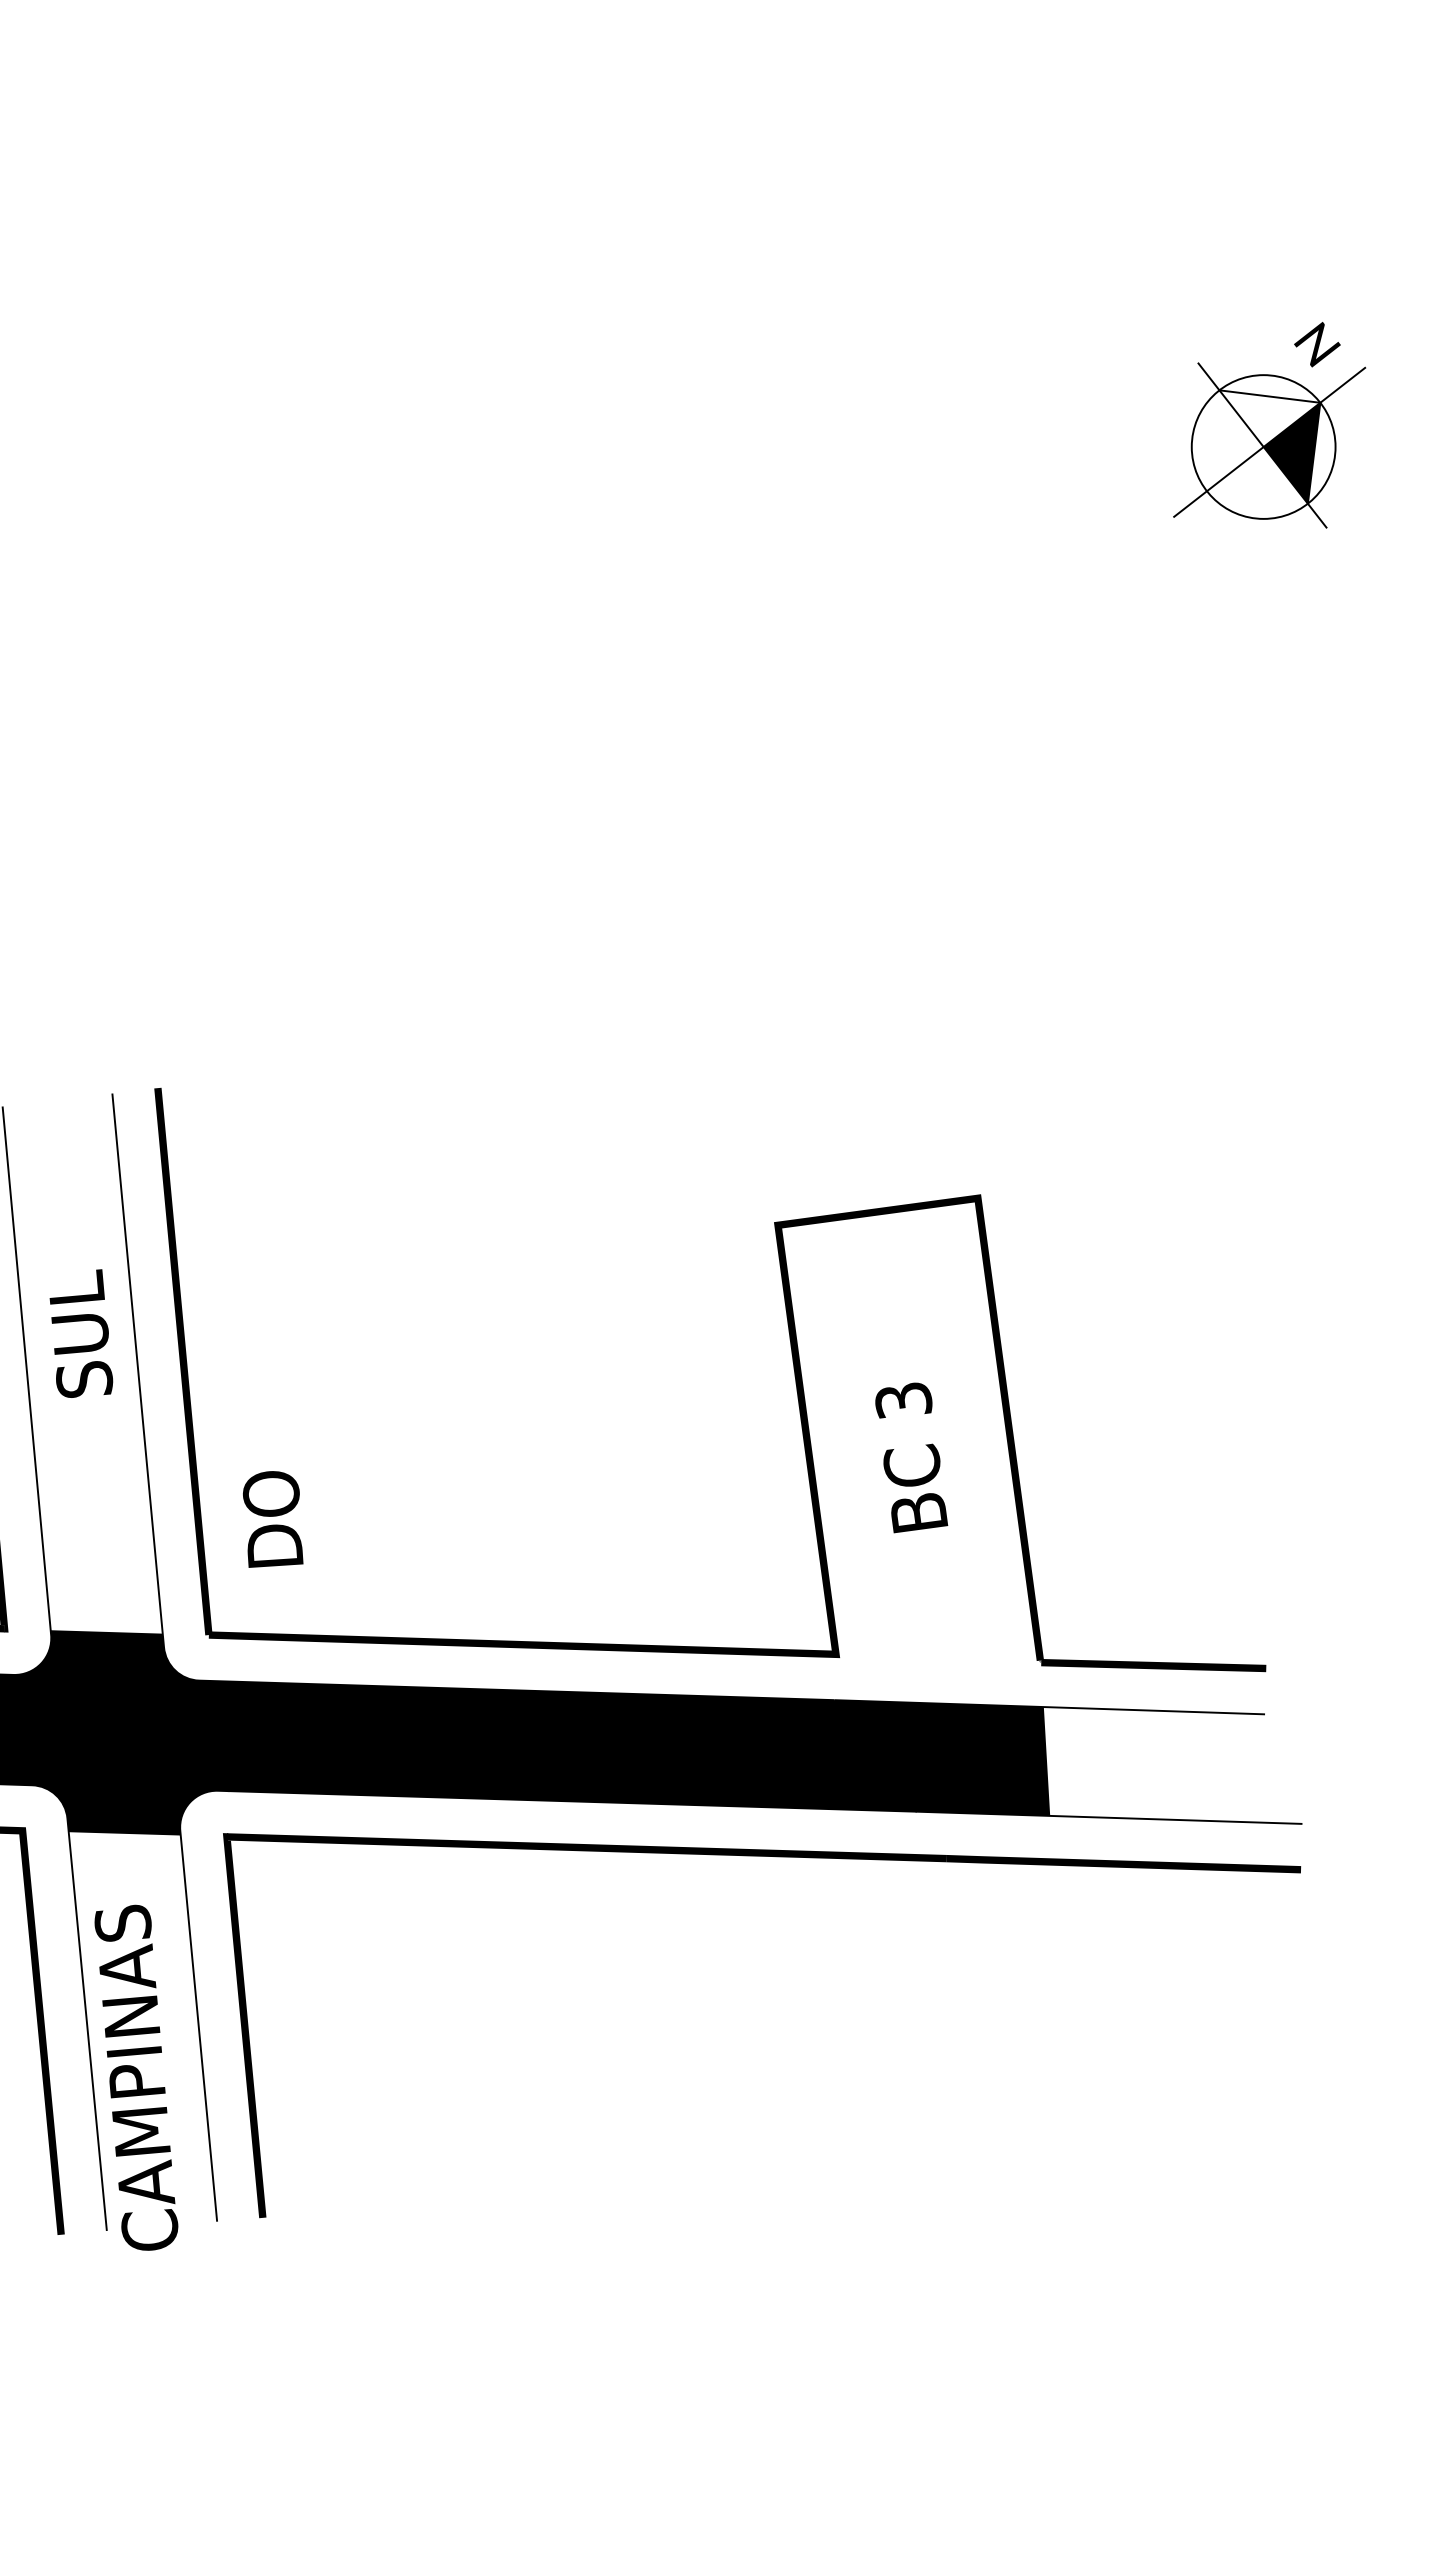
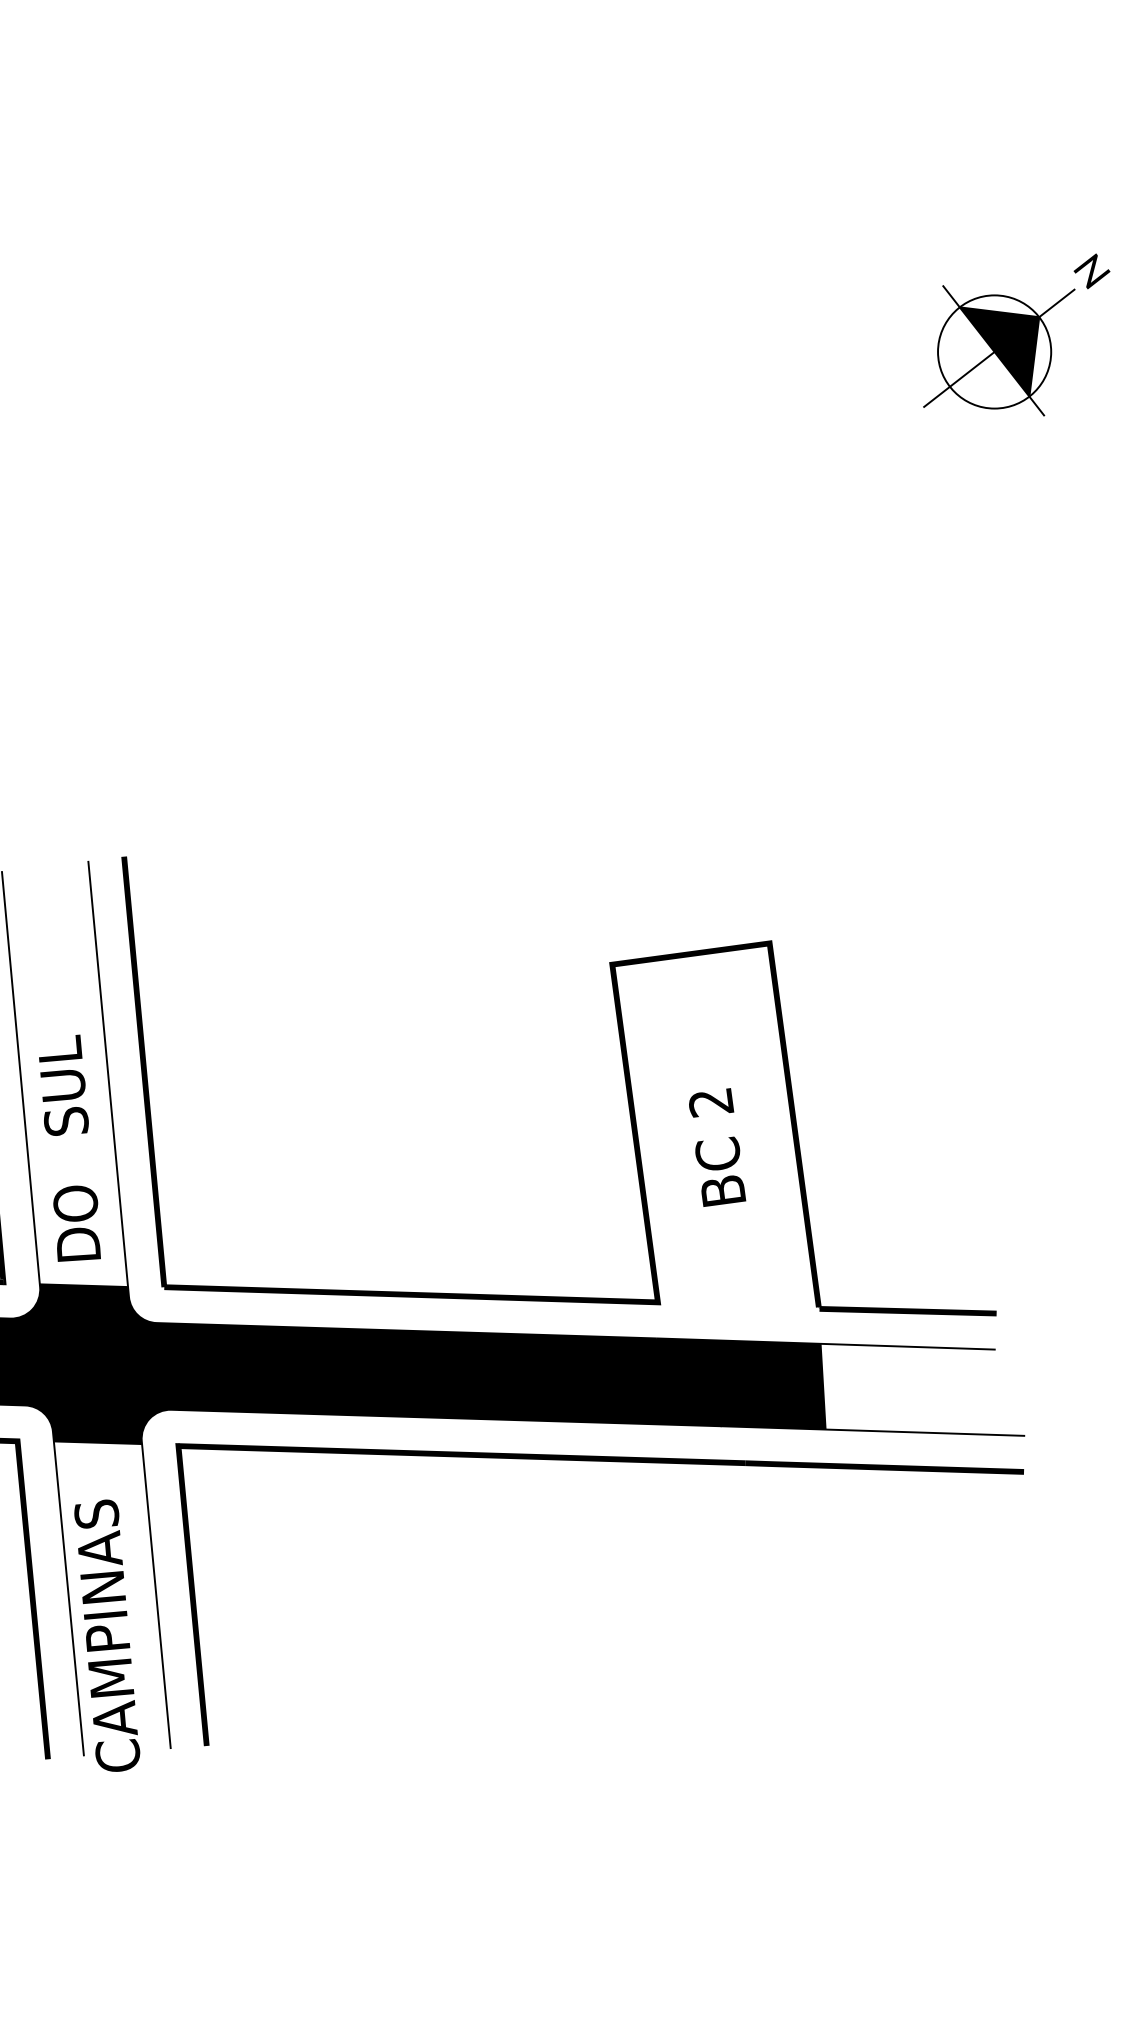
text: (1317, 344) -> (1092, 271), moved
fill: (1269, 418) -> (999, 329), added
text: (81, 1333) -> (64, 1085), moved
text: (903, 1400) -> (711, 1102), 3 -> 2
text: (273, 1519) -> (77, 1223), moved

